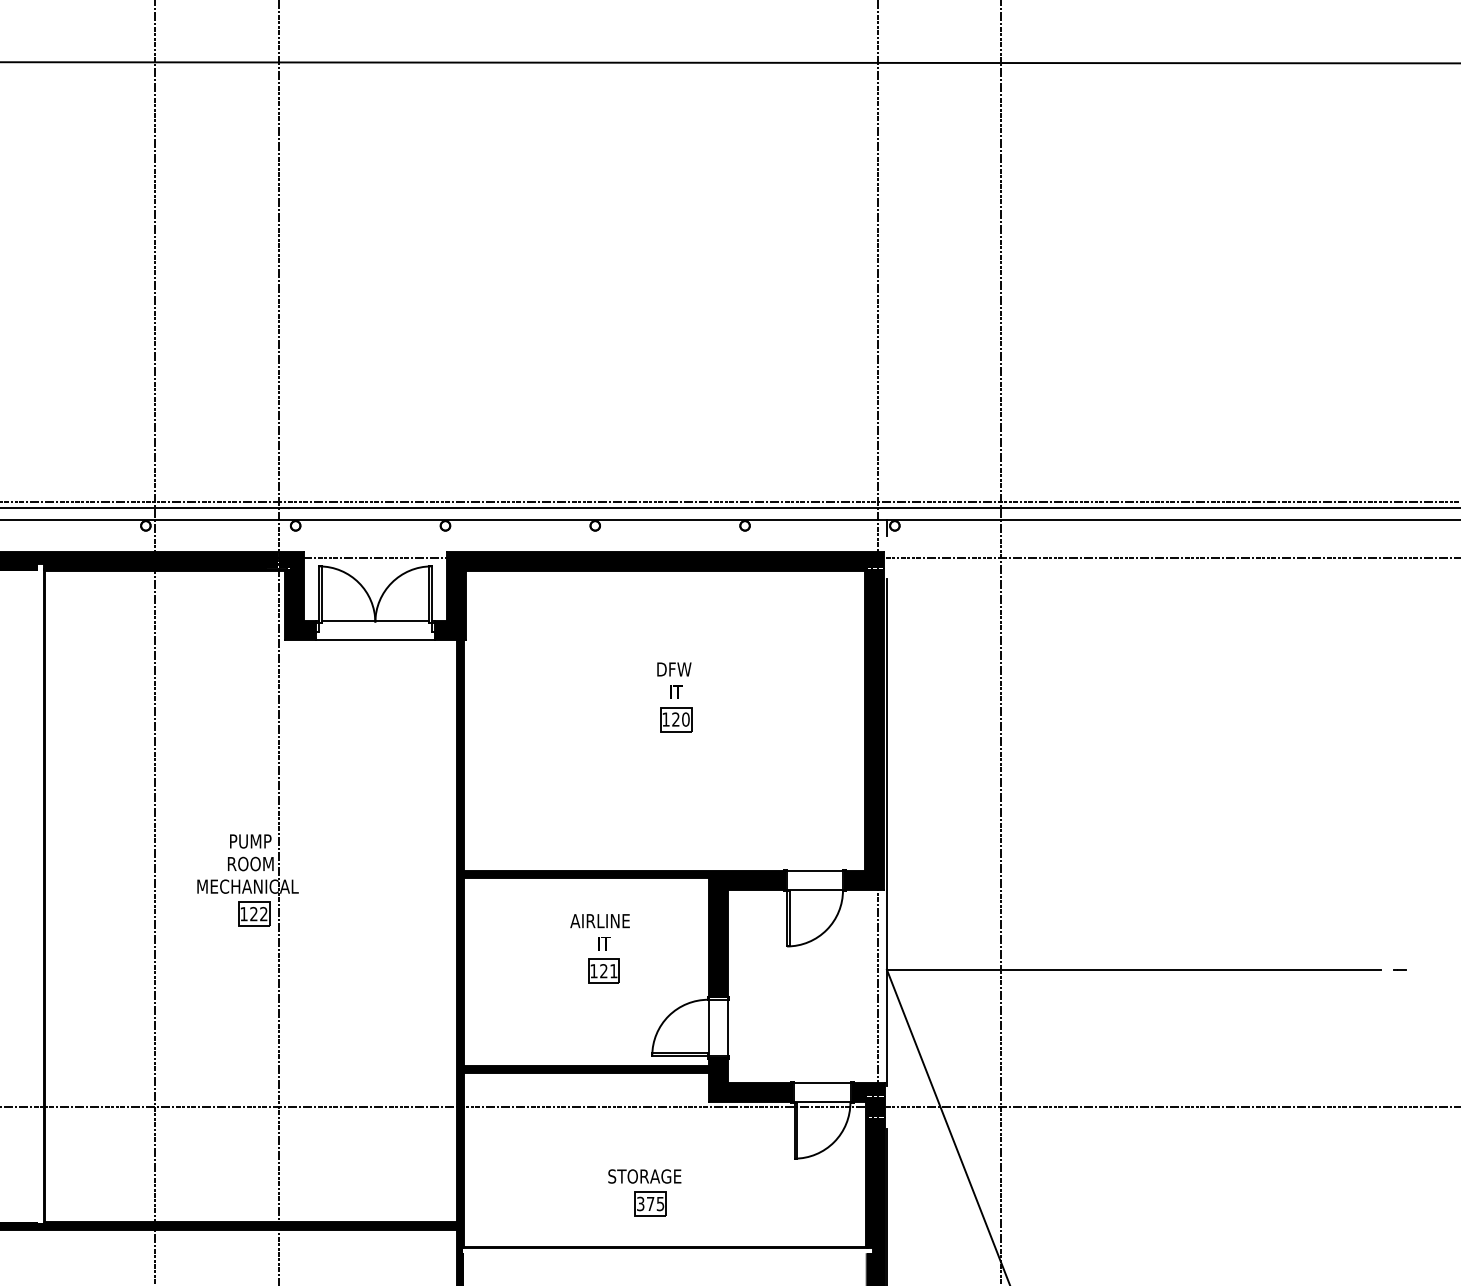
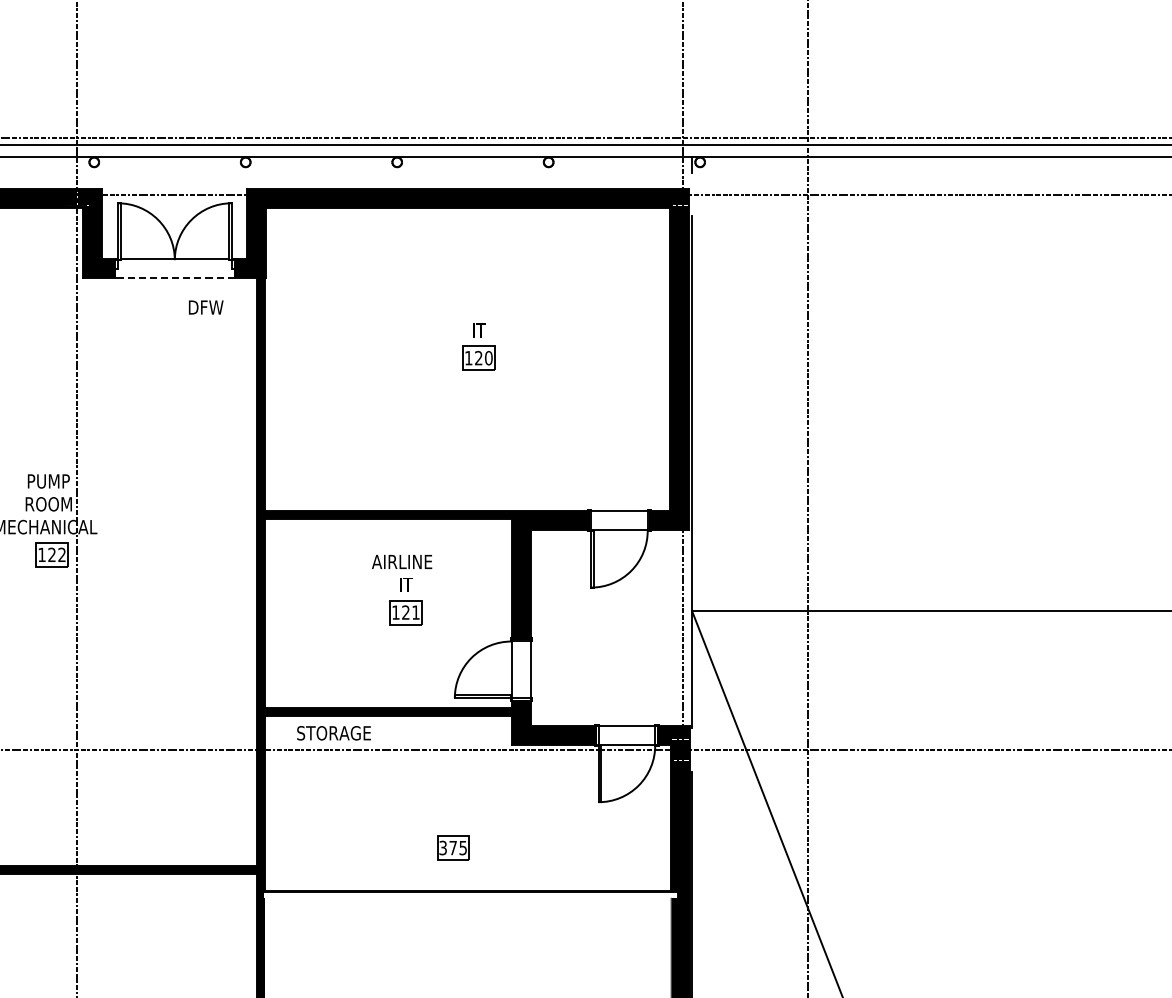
line: (374, 639) -> (173, 277), solid -> dashed
text: (674, 669) -> (206, 307), moved
text: (644, 1176) -> (333, 733), moved

